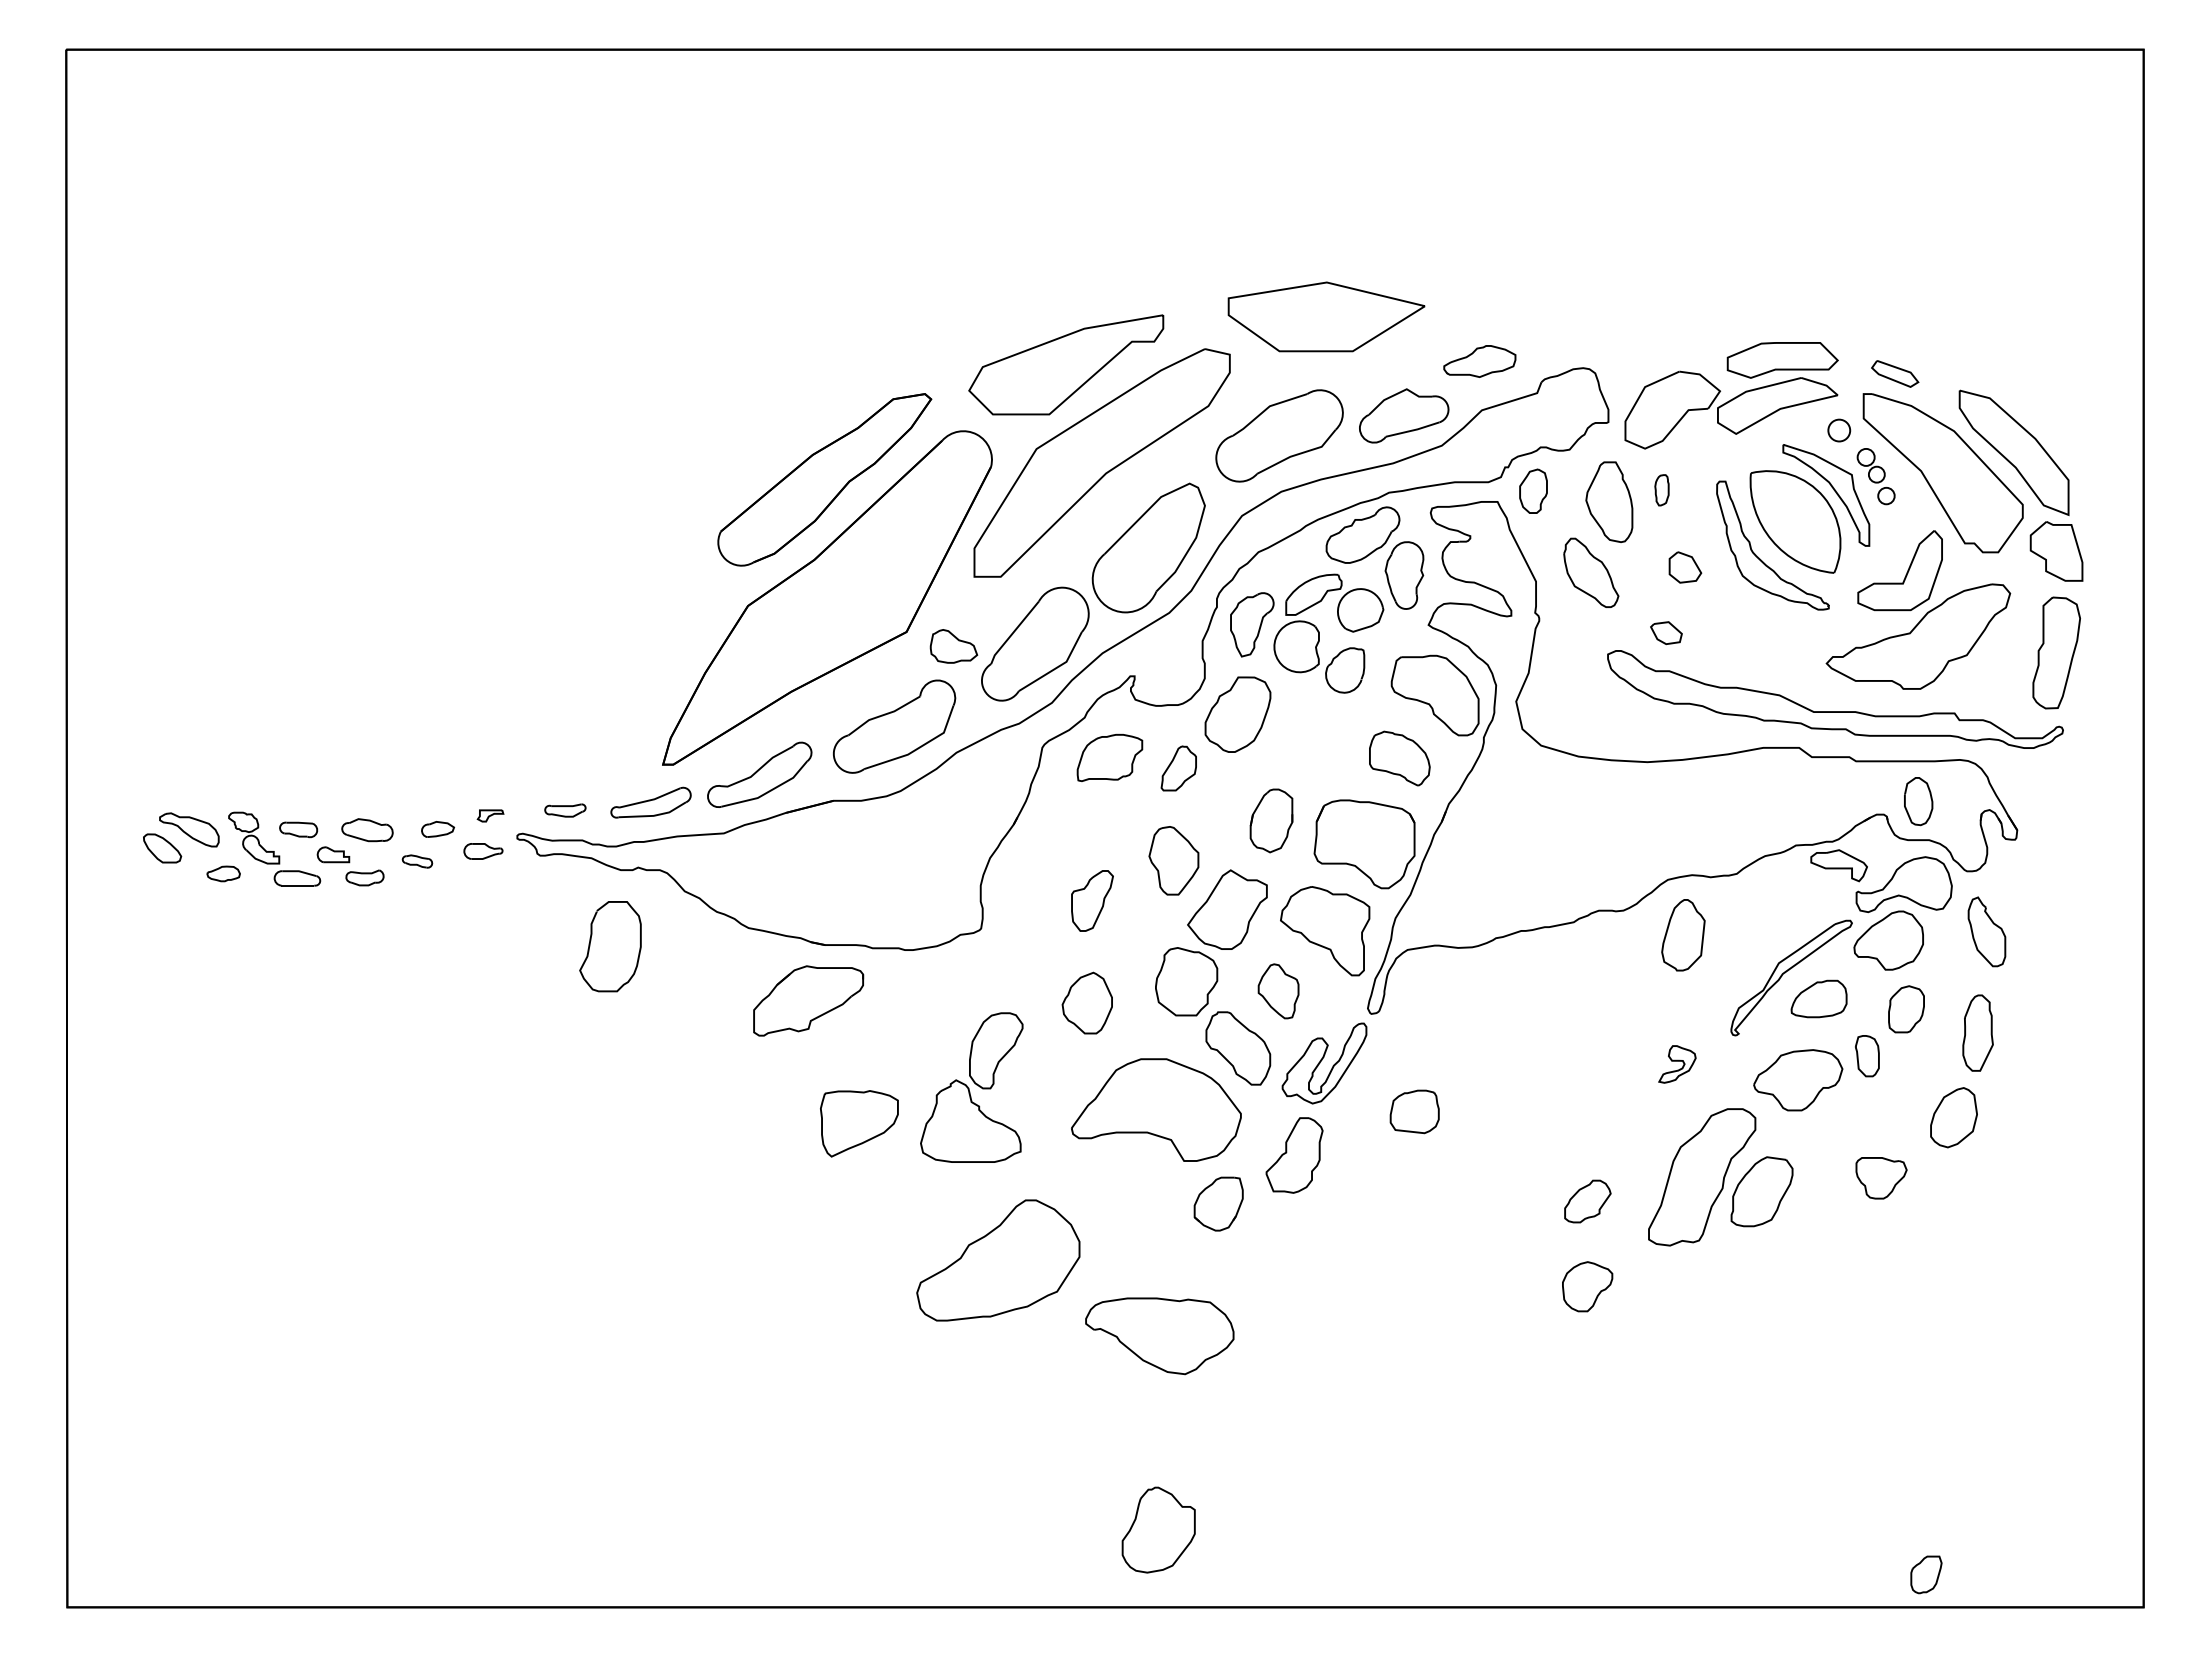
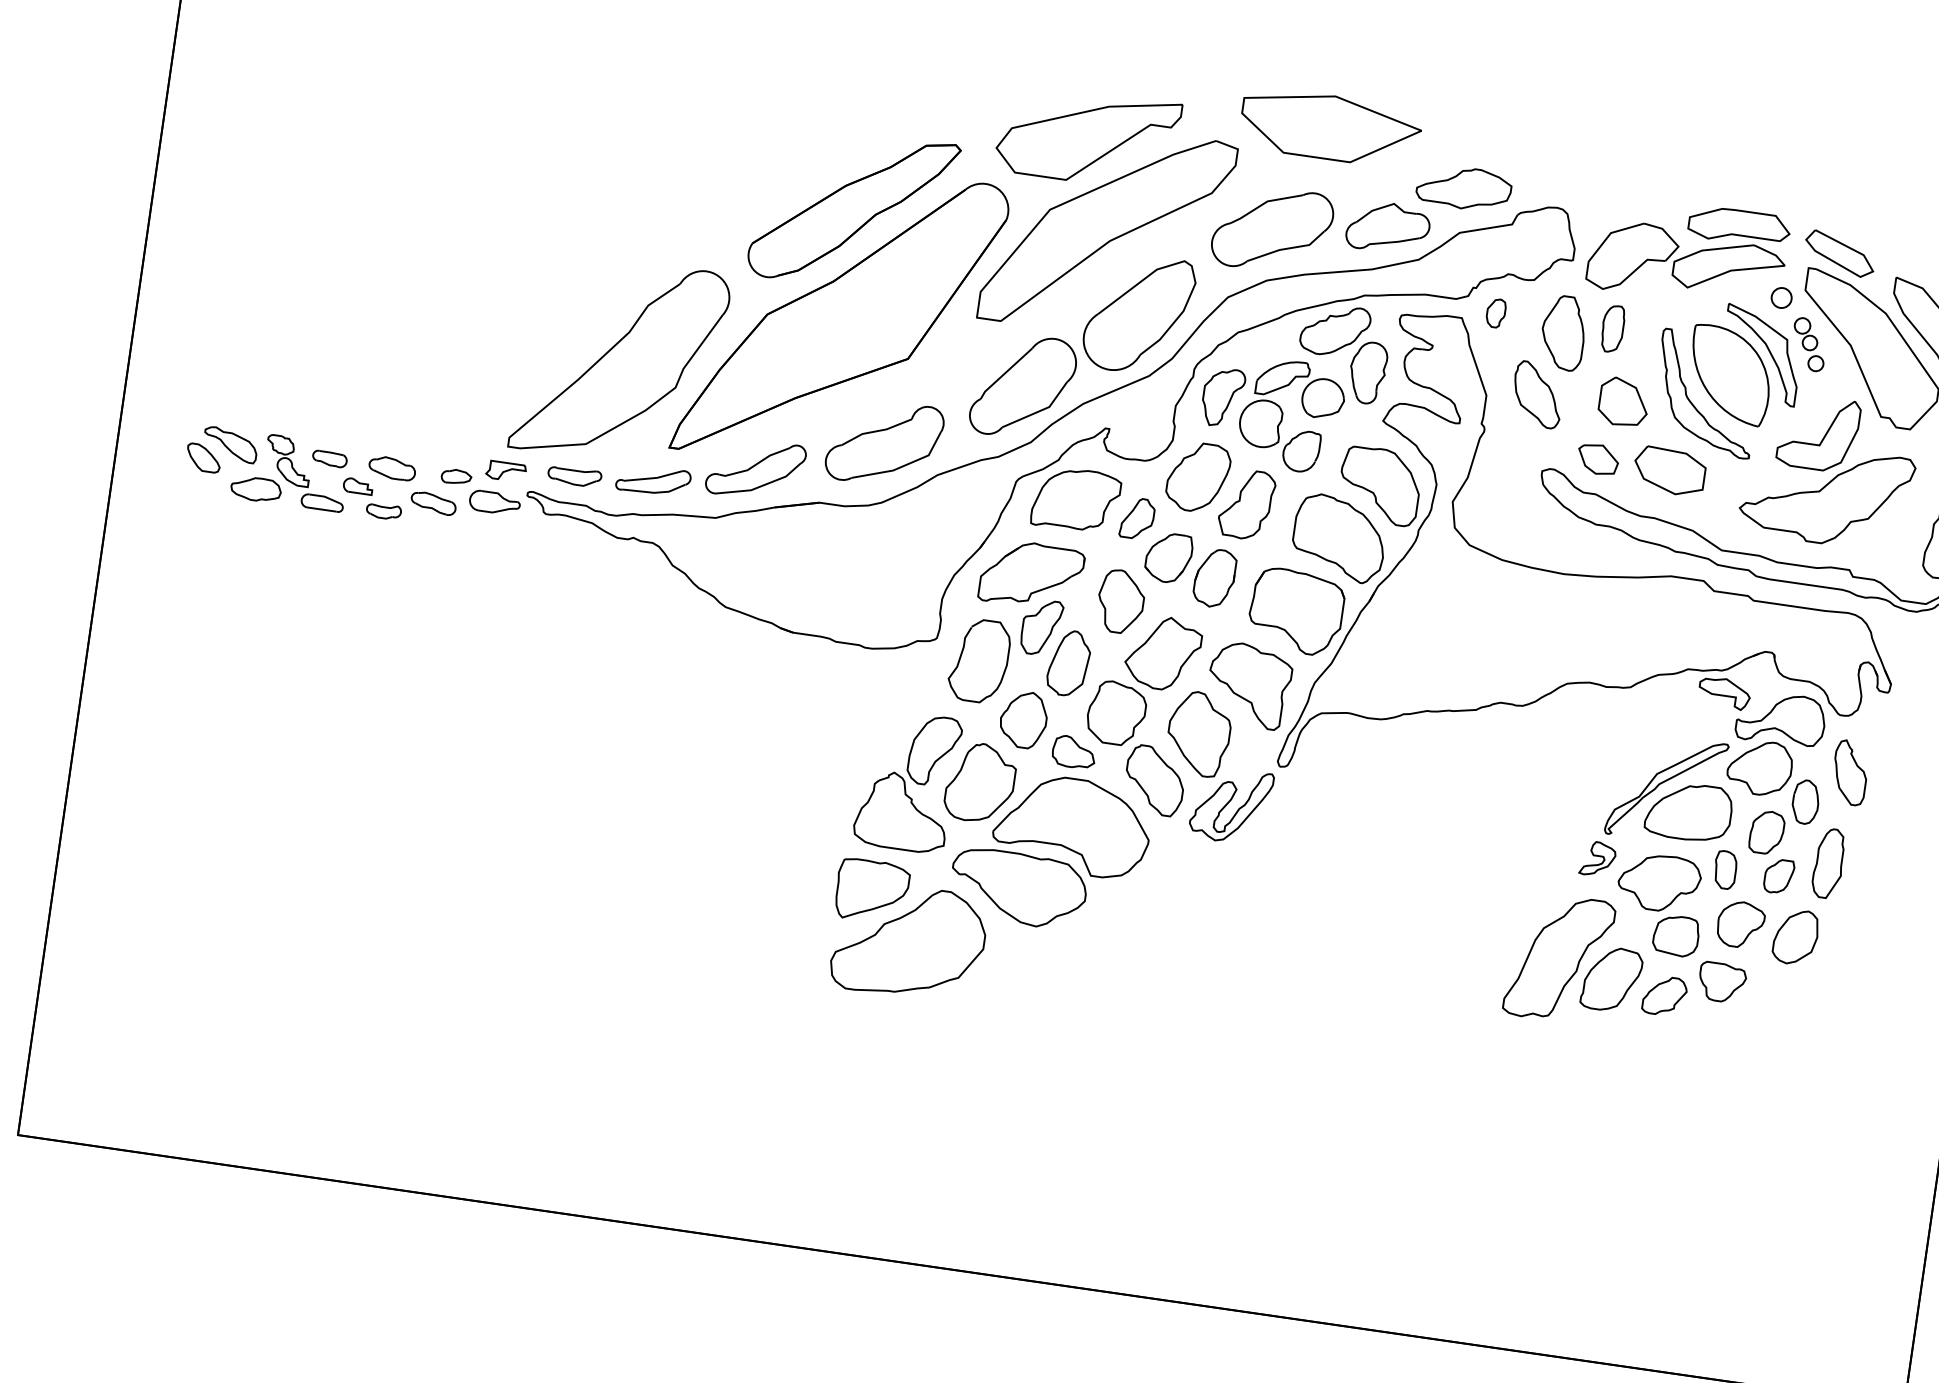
part: (1479, 361) -> (1463, 188), size x1.43
part: (1894, 373) -> (1839, 253), size x1.67
part: (1661, 490) -> (1612, 329), size x1.67
part: (1533, 491) -> (1495, 313), size x0.71
part: (1685, 567) -> (1624, 402), size x1.67
part: (1666, 632) -> (1598, 458), size x1.43
part: (1744, 634) -> (1668, 470), added
part: (953, 646) -> (1073, 752), moved
part: (596, 678) -> (620, 360), added
part: (1109, 757) -> (1075, 499), size x1.43
part: (1399, 758) -> (1339, 538), size x1.67
part: (1918, 801) -> (1805, 802), moved
part: (565, 810) -> (574, 476), size x1.43
part: (490, 815) -> (506, 471), size x1.67
part: (483, 851) -> (494, 502), size x1.43
part: (417, 861) -> (433, 503), size x1.67
part: (223, 873) -> (255, 488), size x1.67
part: (1683, 935) -> (1068, 663), moved
curve: (591, 941) -> (962, 653), moved
part: (1278, 991) -> (1198, 734), size x1.67
part: (1818, 998) -> (1688, 811), size x1.67
part: (808, 1000) -> (1031, 574), moved
part: (1677, 1064) -> (1598, 859), moved
part: (1414, 1111) -> (1676, 935), moved
part: (859, 1123) -> (872, 891), moved
part: (1294, 1155) -> (1246, 504), moved
part: (1587, 1201) -> (1664, 996), moved
part: (1218, 1203) -> (1168, 557), moved
part: (1587, 1286) -> (1740, 924), moved
part: (1159, 1336) -> (1017, 888), moved
part: (1158, 1529) -> (980, 782), moved
part: (1926, 1574) -> (1779, 876), moved

